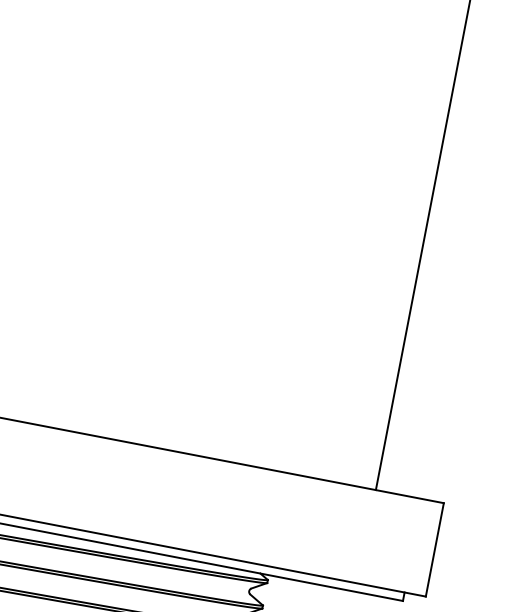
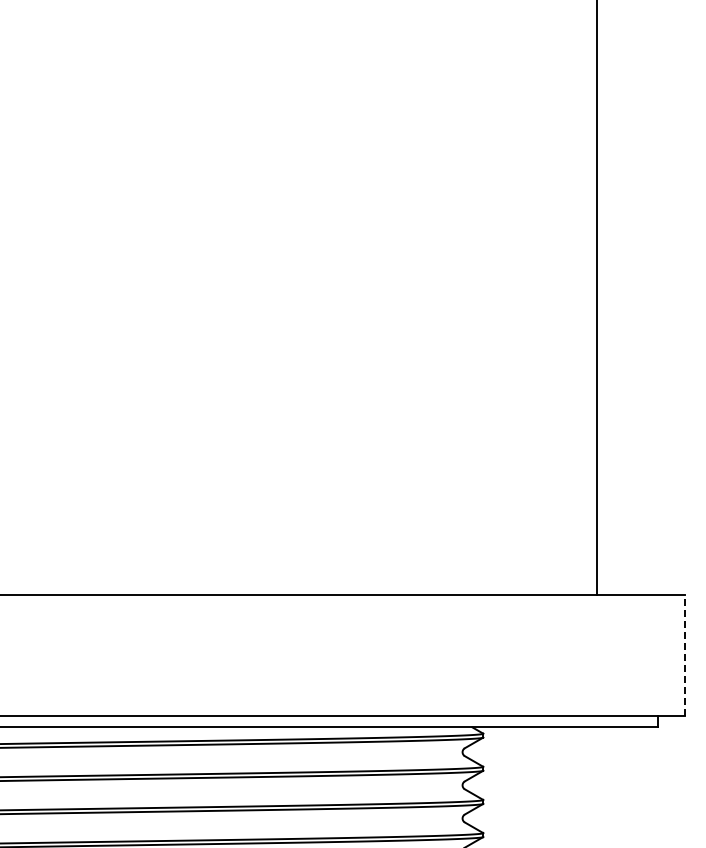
line: (434, 549) -> (685, 655), solid -> dashed

